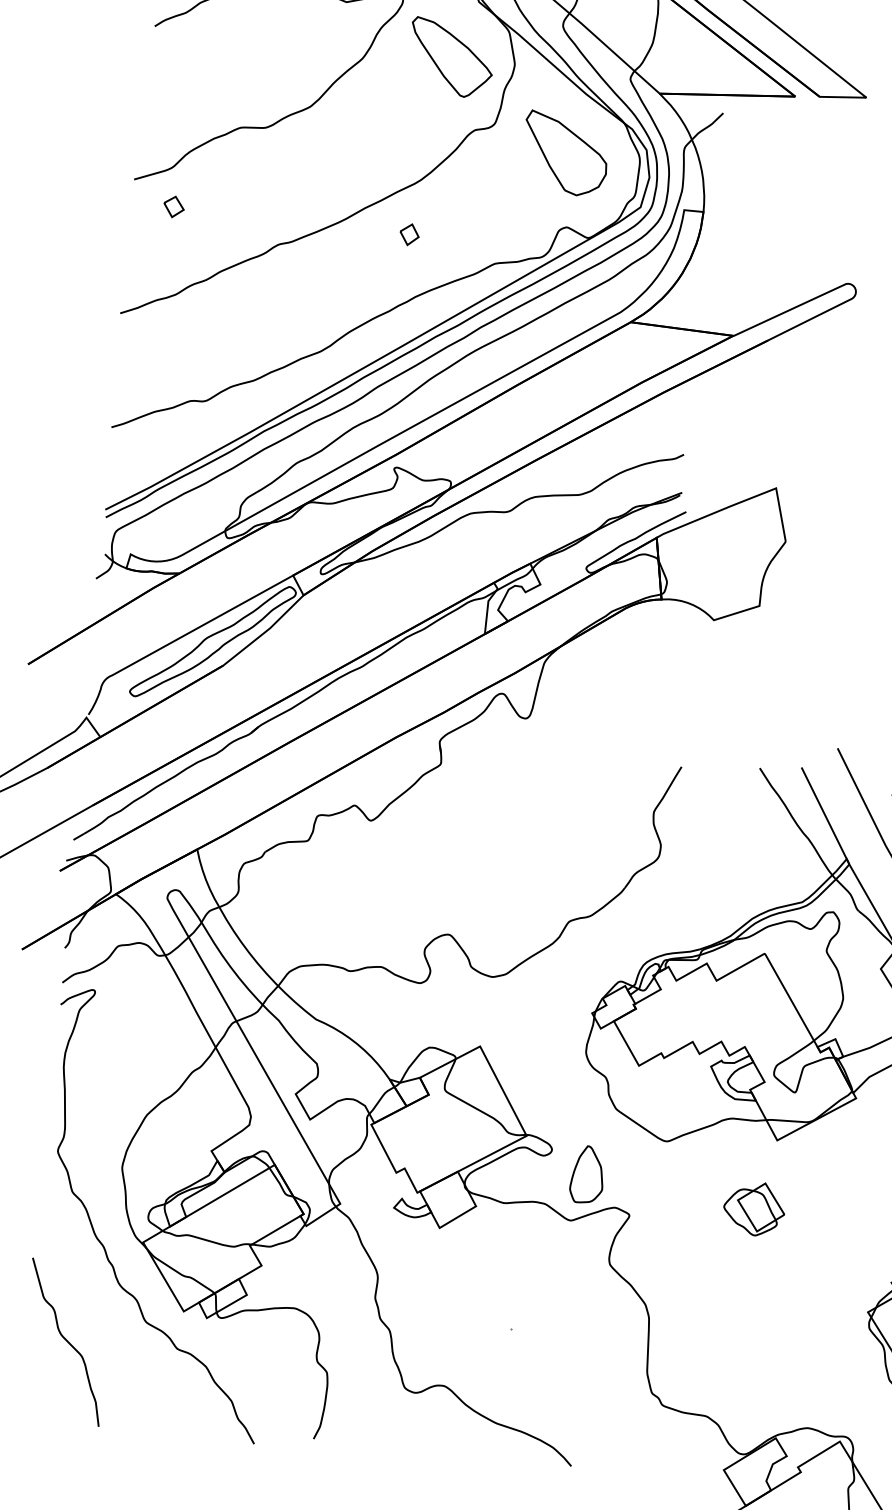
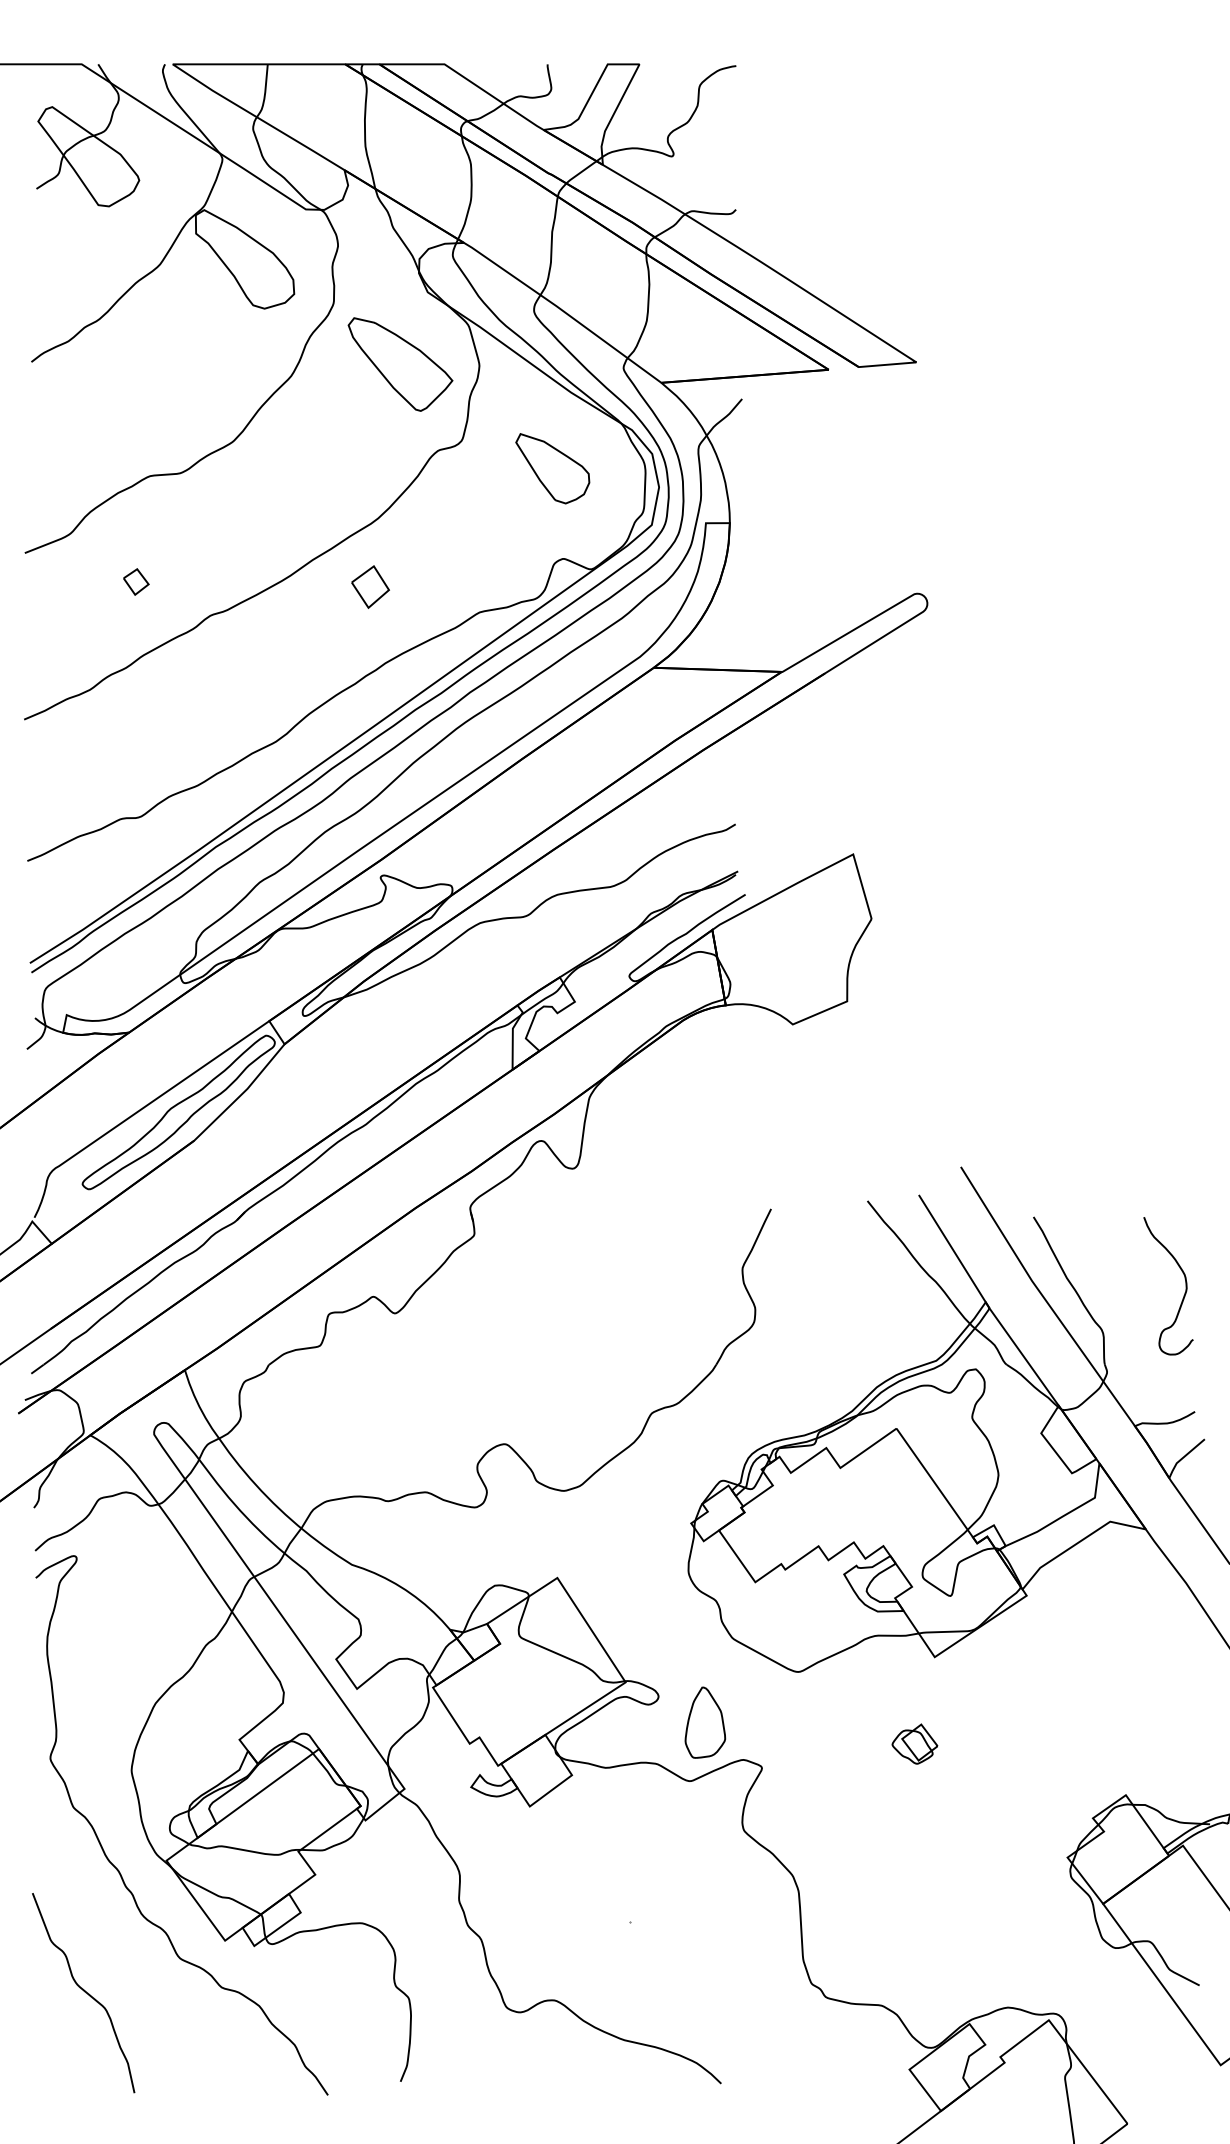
part: (565, 153) -> (552, 468), size x0.7
part: (174, 206) -> (136, 581), moved
part: (409, 234) -> (370, 587), size x1.6
part: (754, 1208) -> (914, 1743), size x0.6

